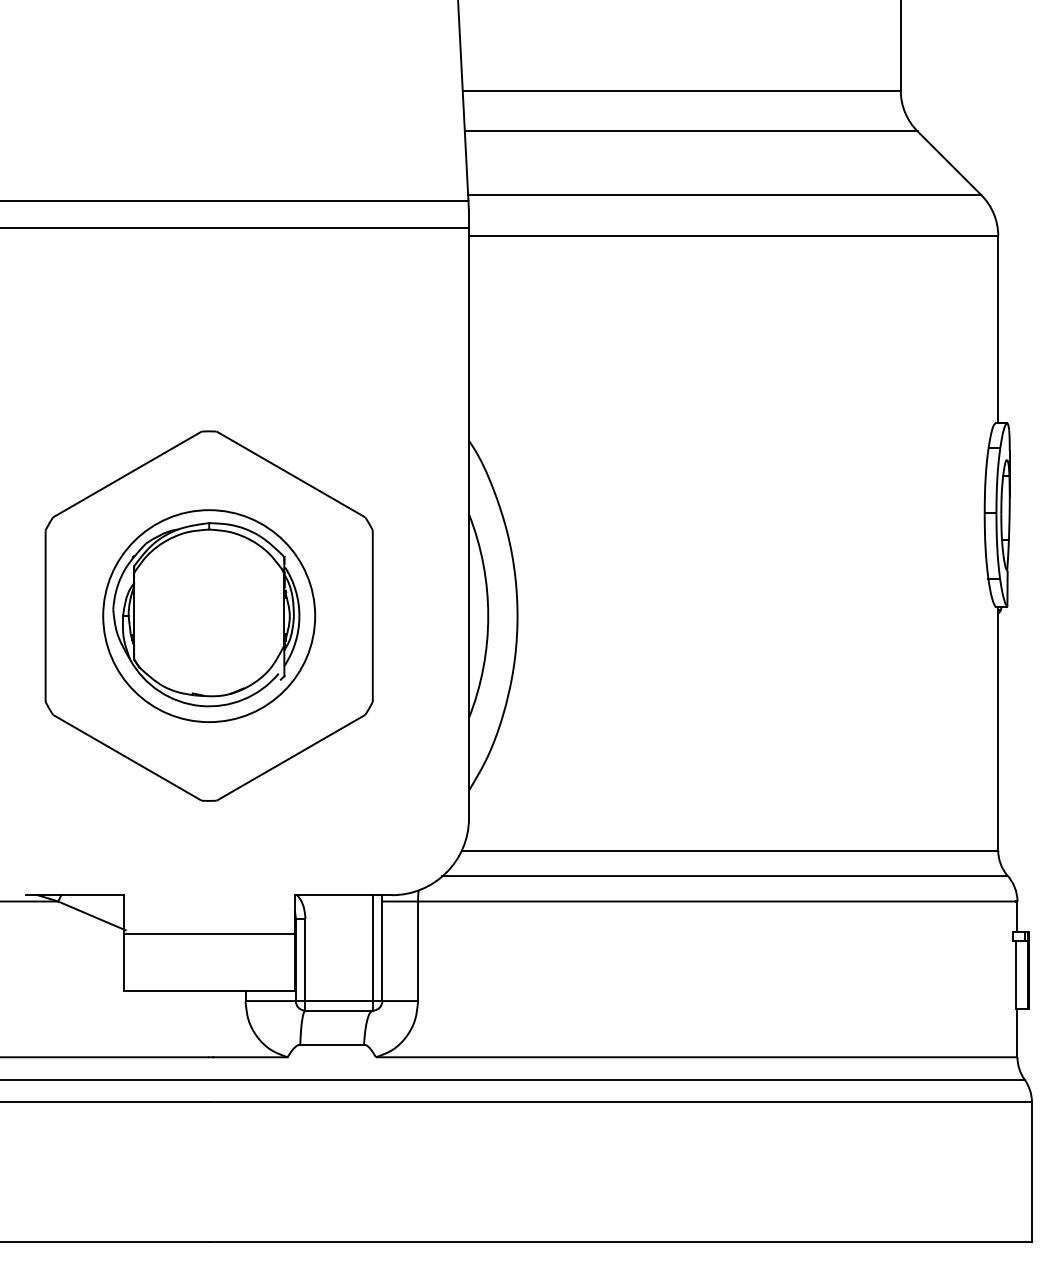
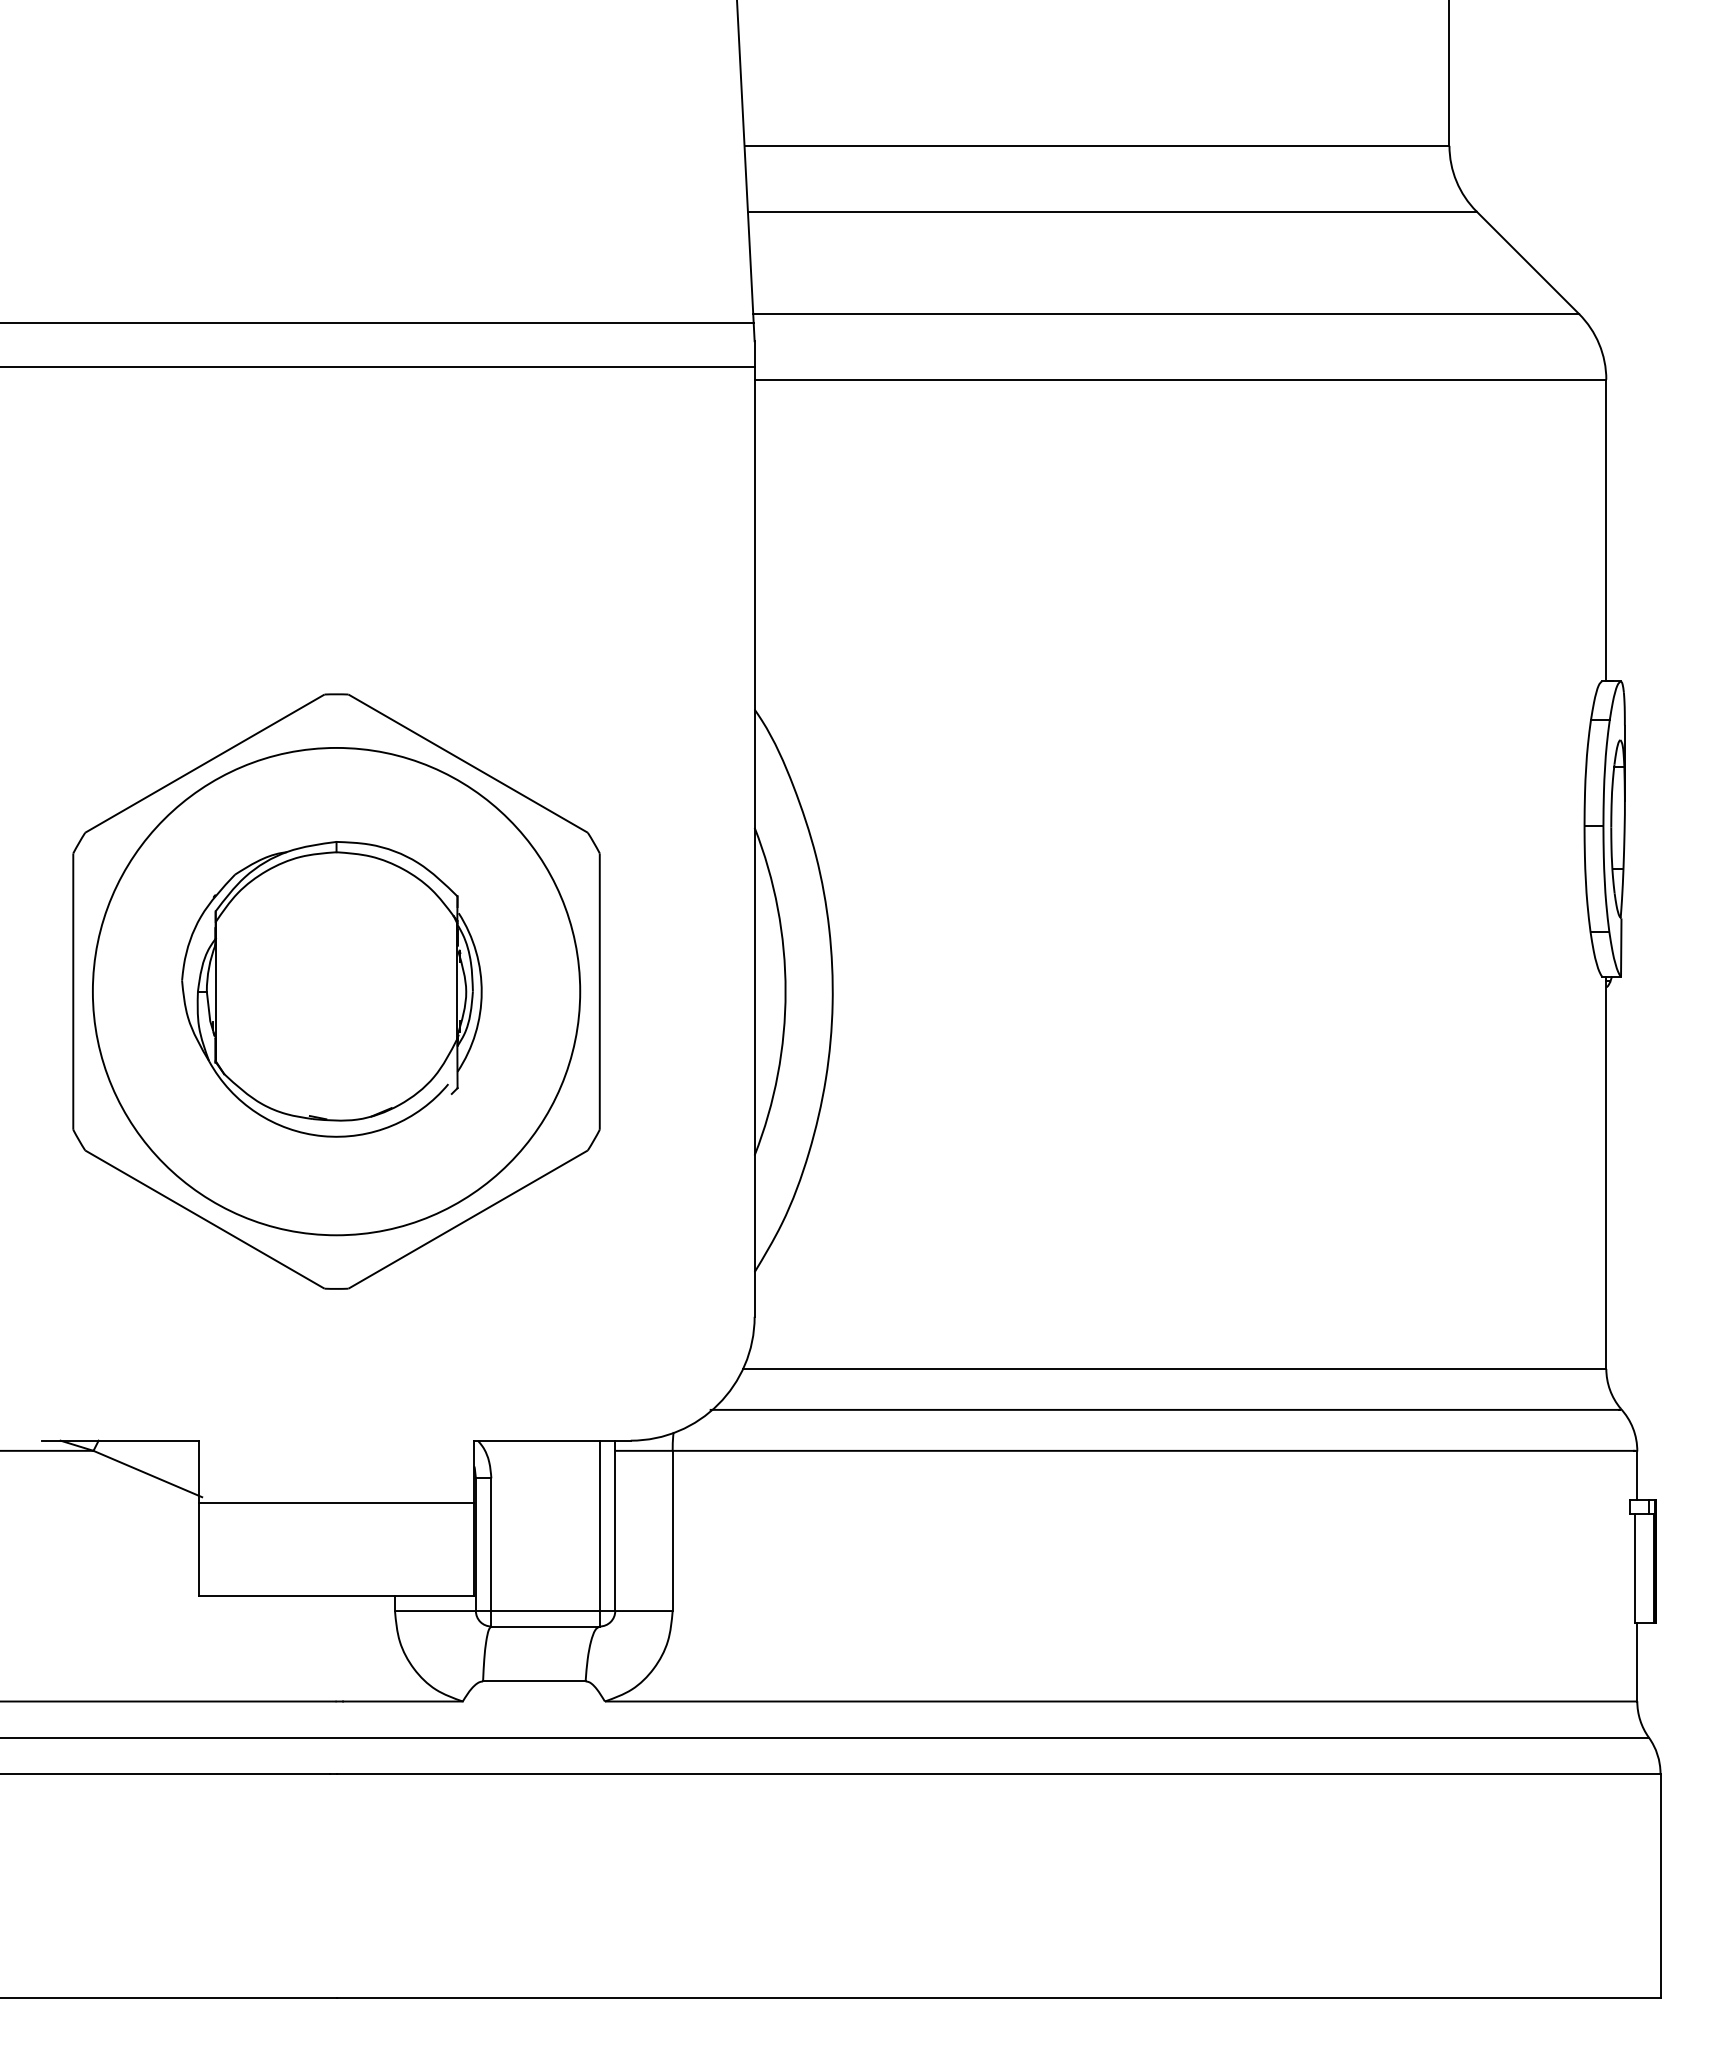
circle: (208, 615) -> (335, 990), size x1.43

